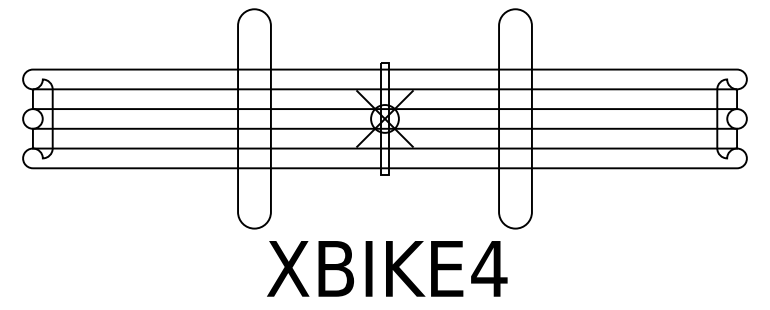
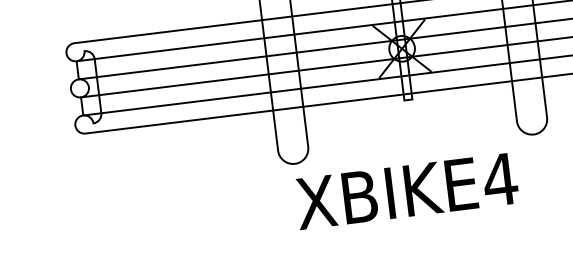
text: (387, 268) -> (407, 190), moved

